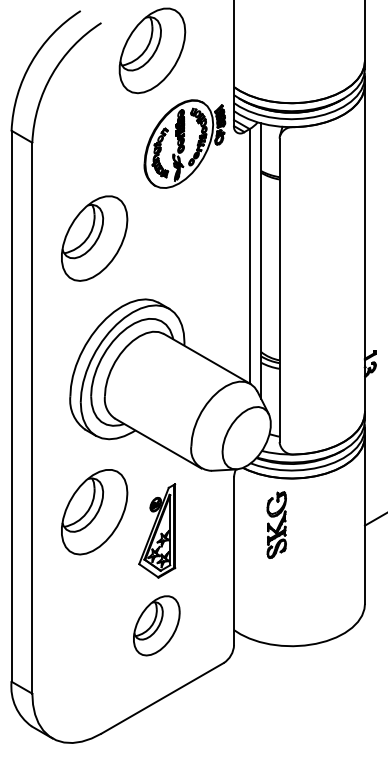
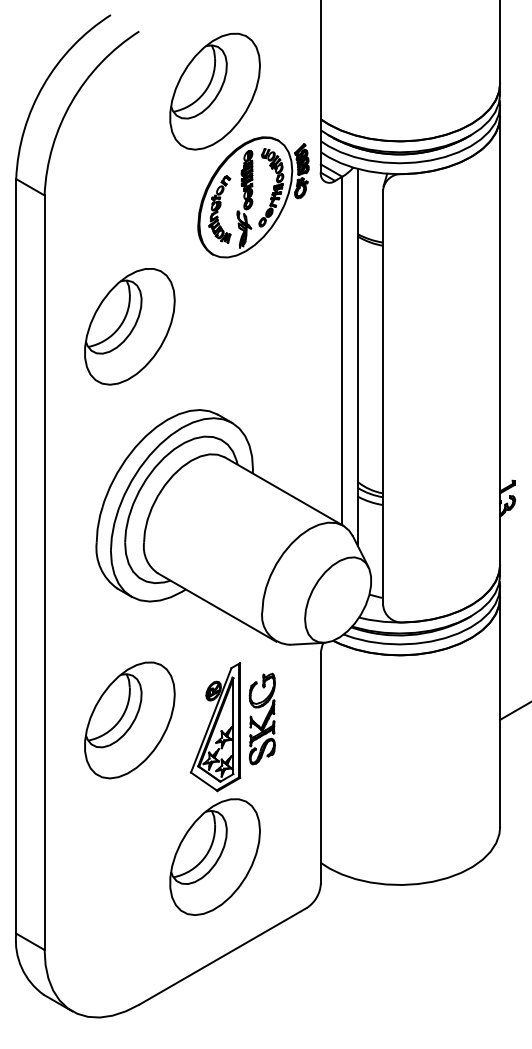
part: (152, 50) -> (214, 91), moved
part: (94, 512) -> (129, 720), moved
part: (276, 524) -> (261, 718), moved
part: (156, 625) -> (214, 856), size x1.43

